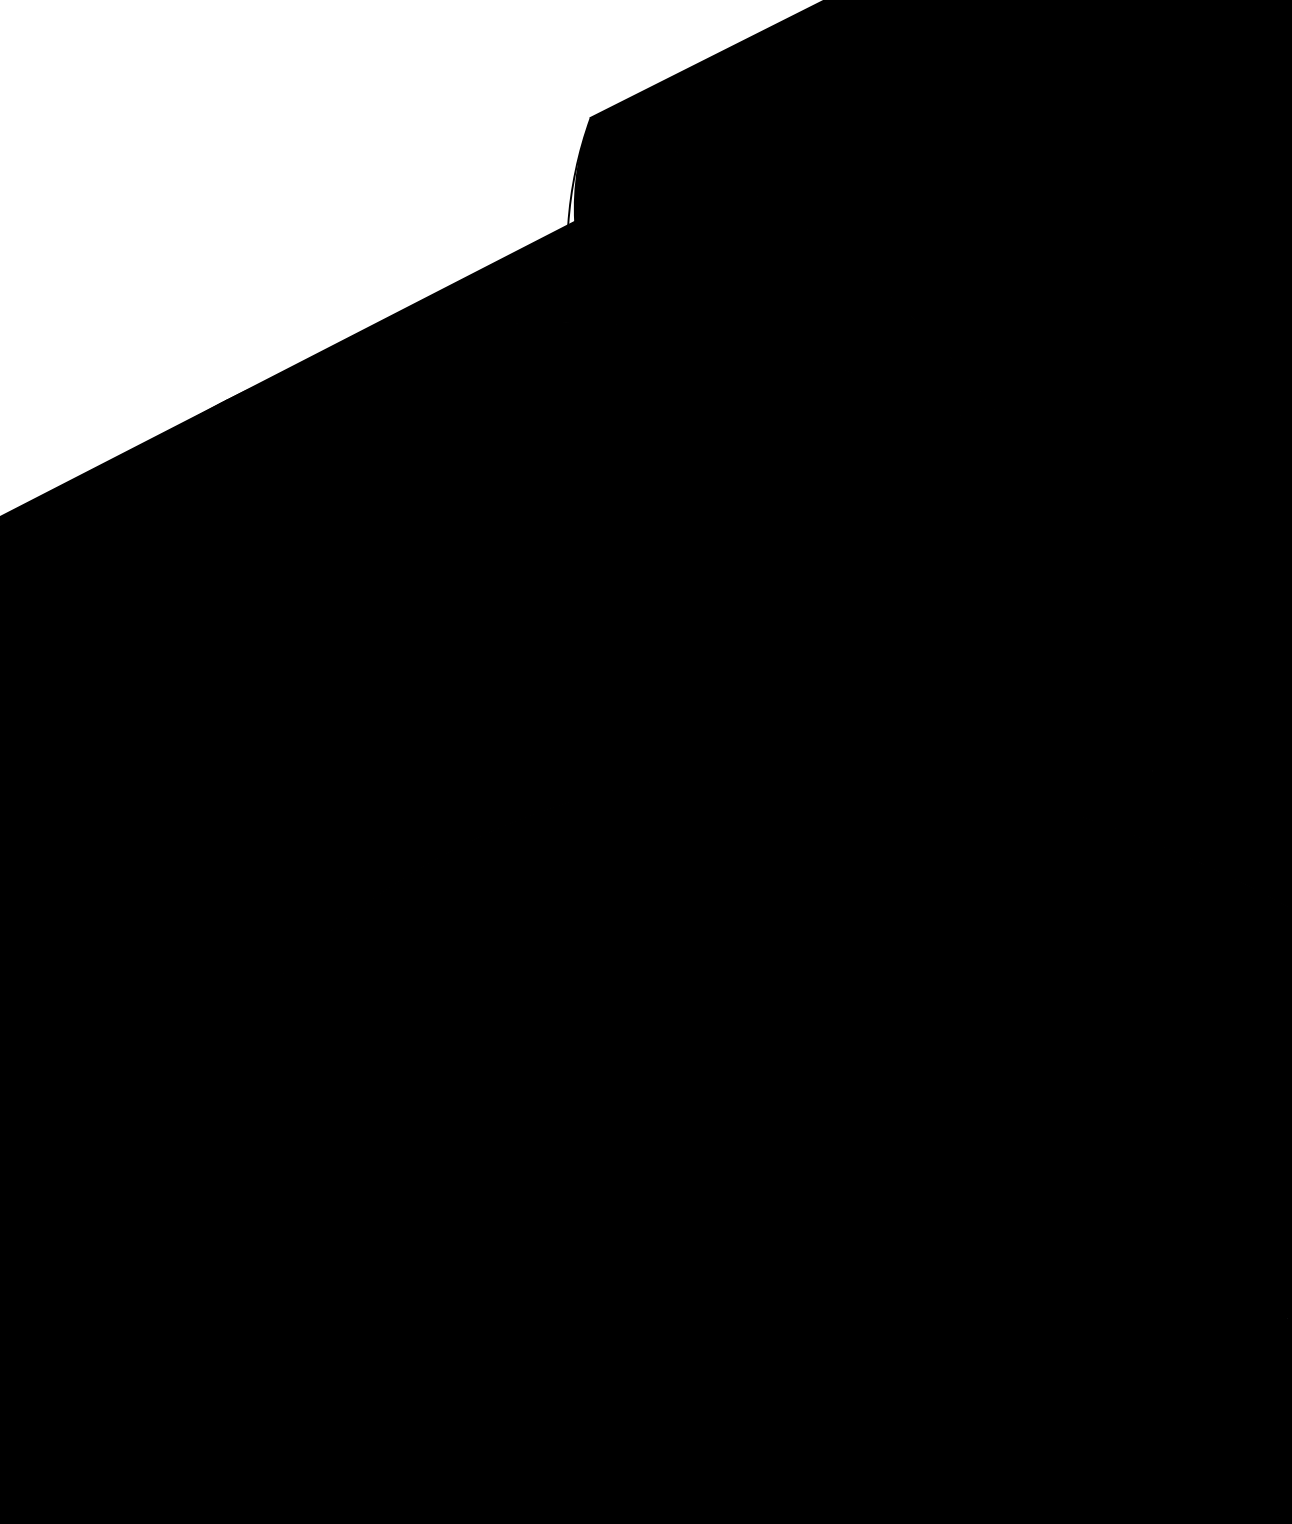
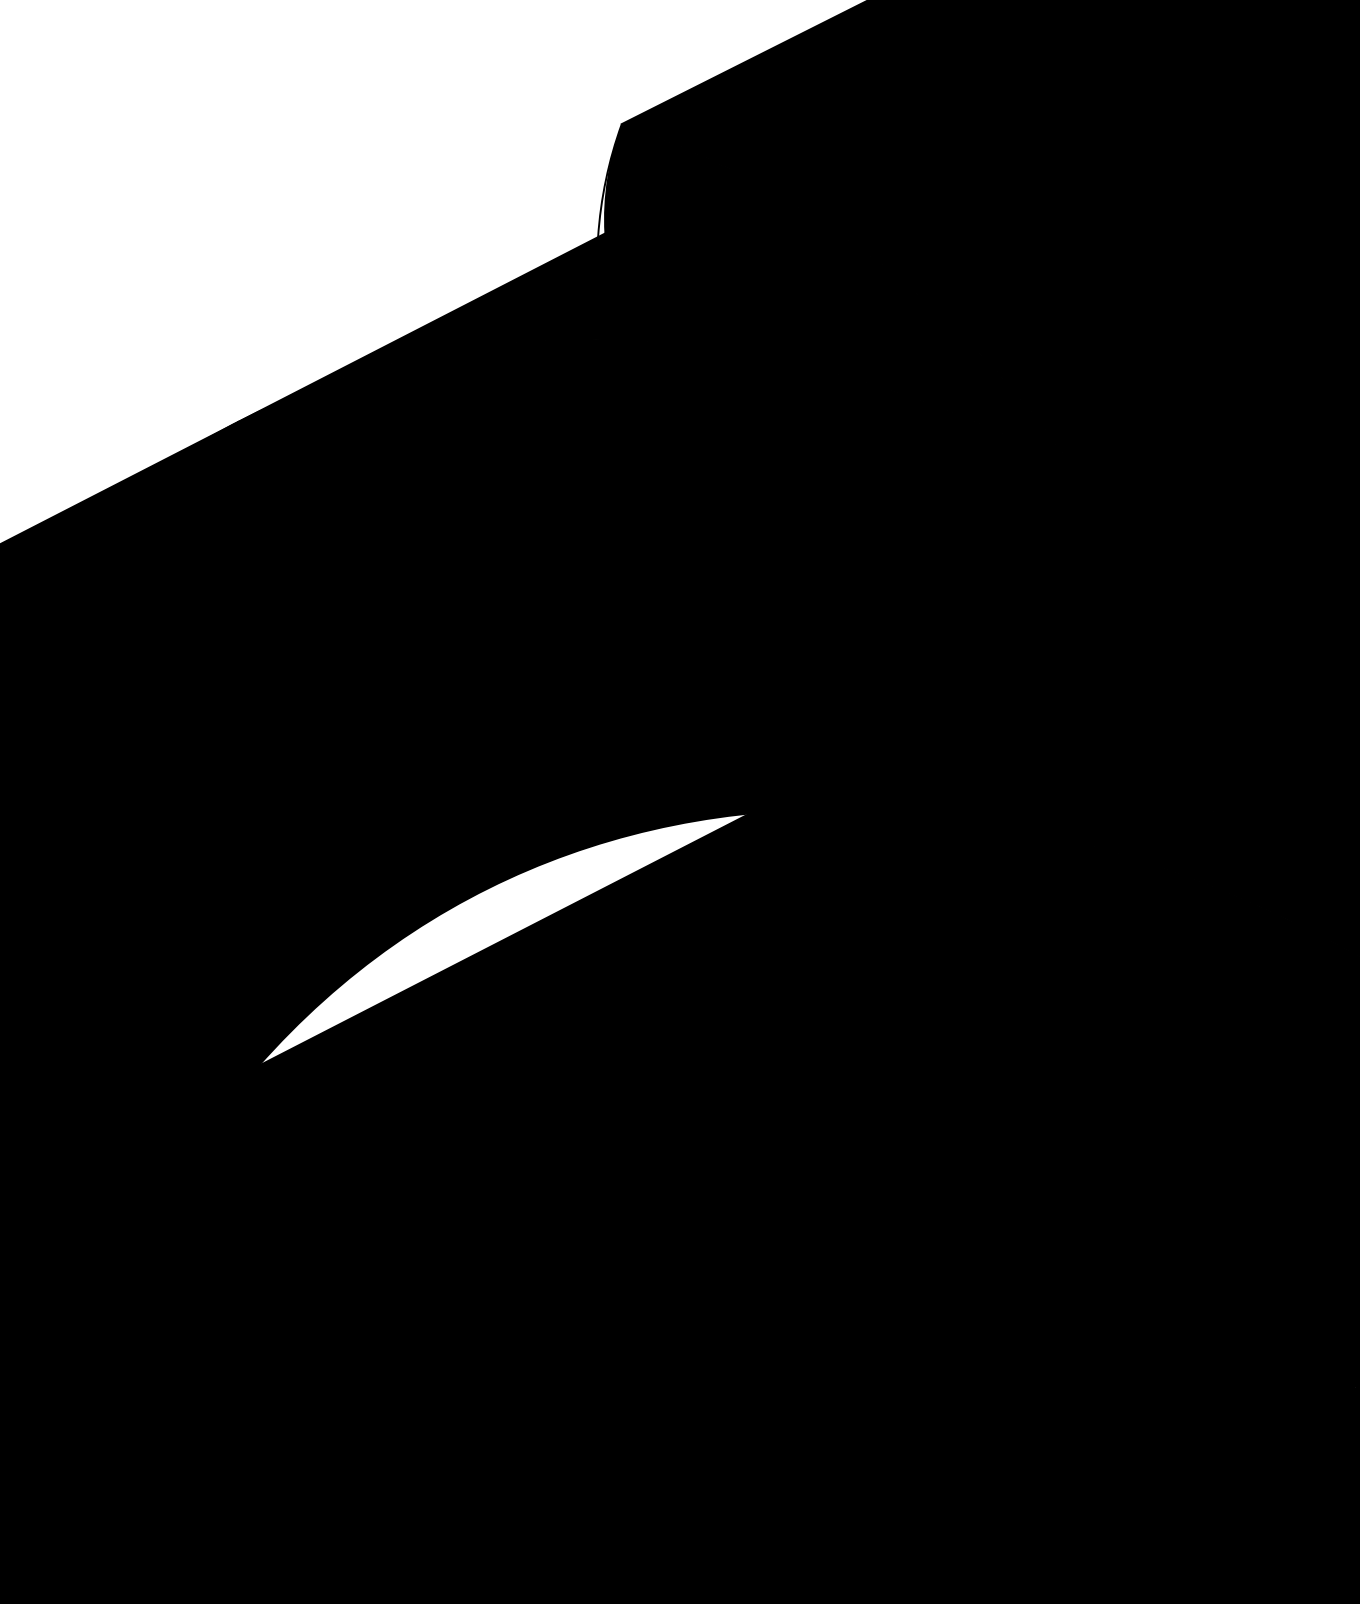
fill: (478, 892) -> (503, 939), removed

